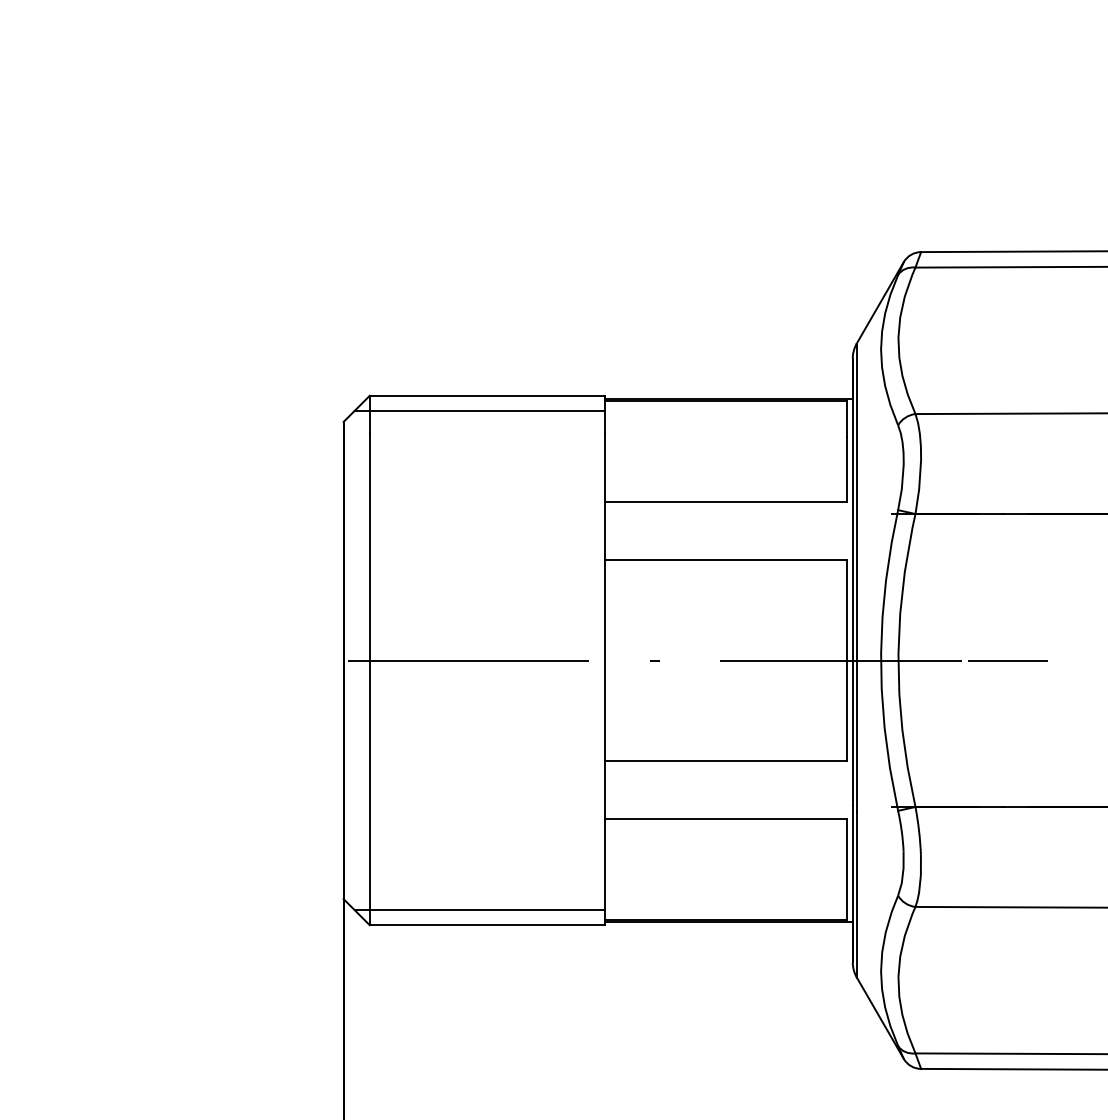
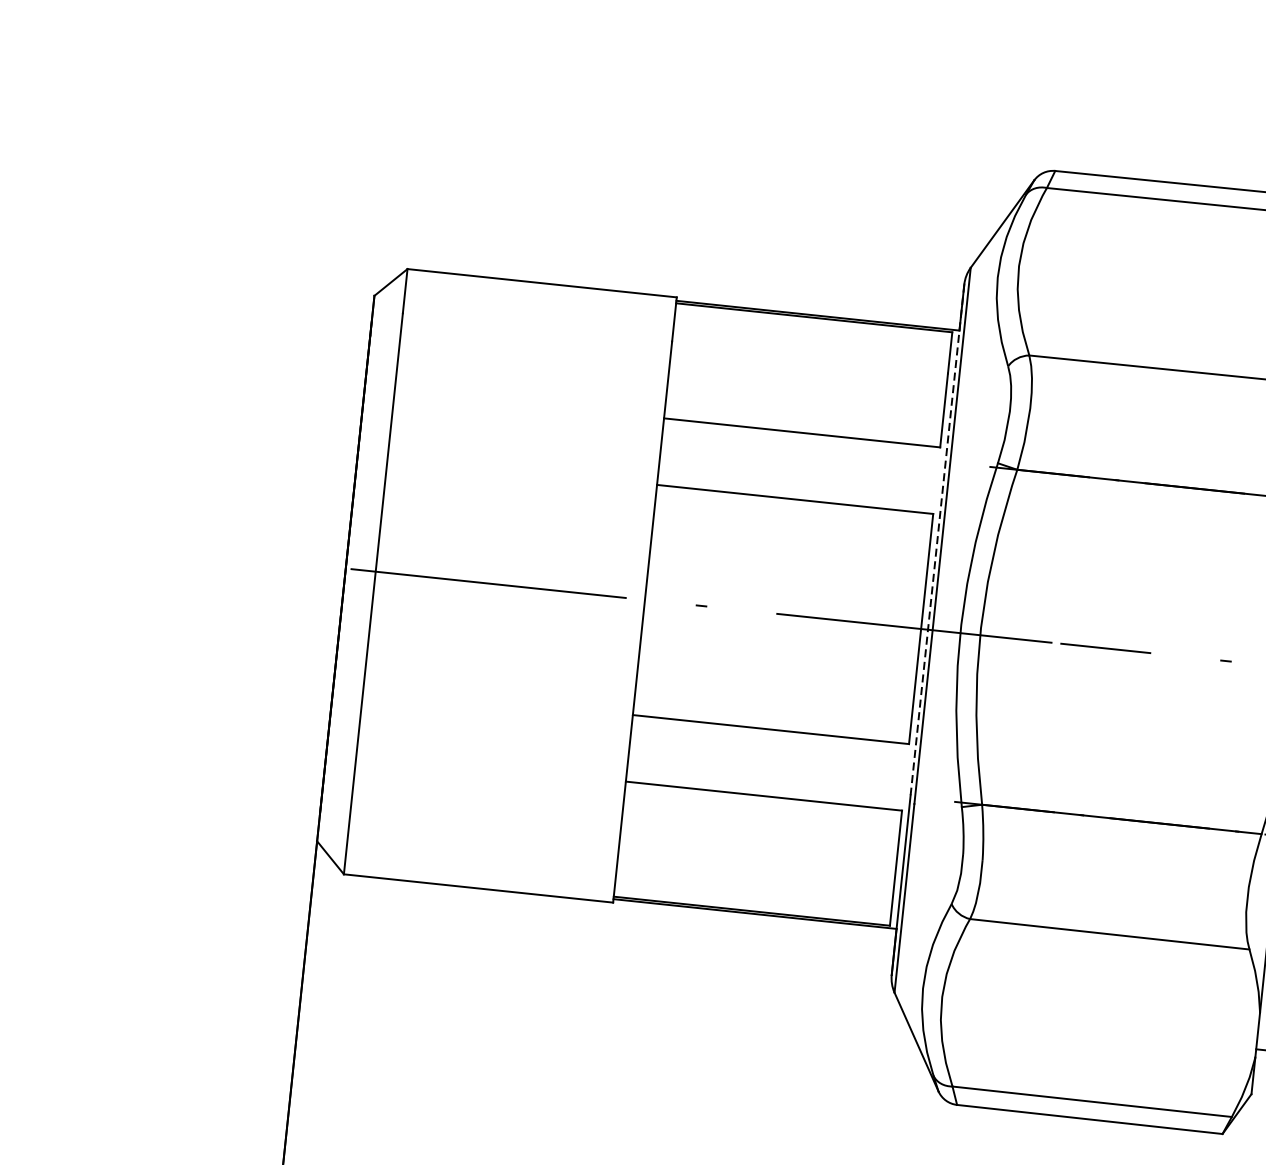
line: (479, 410) -> (531, 299), removed
line: (852, 582) -> (937, 540), solid -> dashed
line: (479, 910) -> (471, 870), removed

